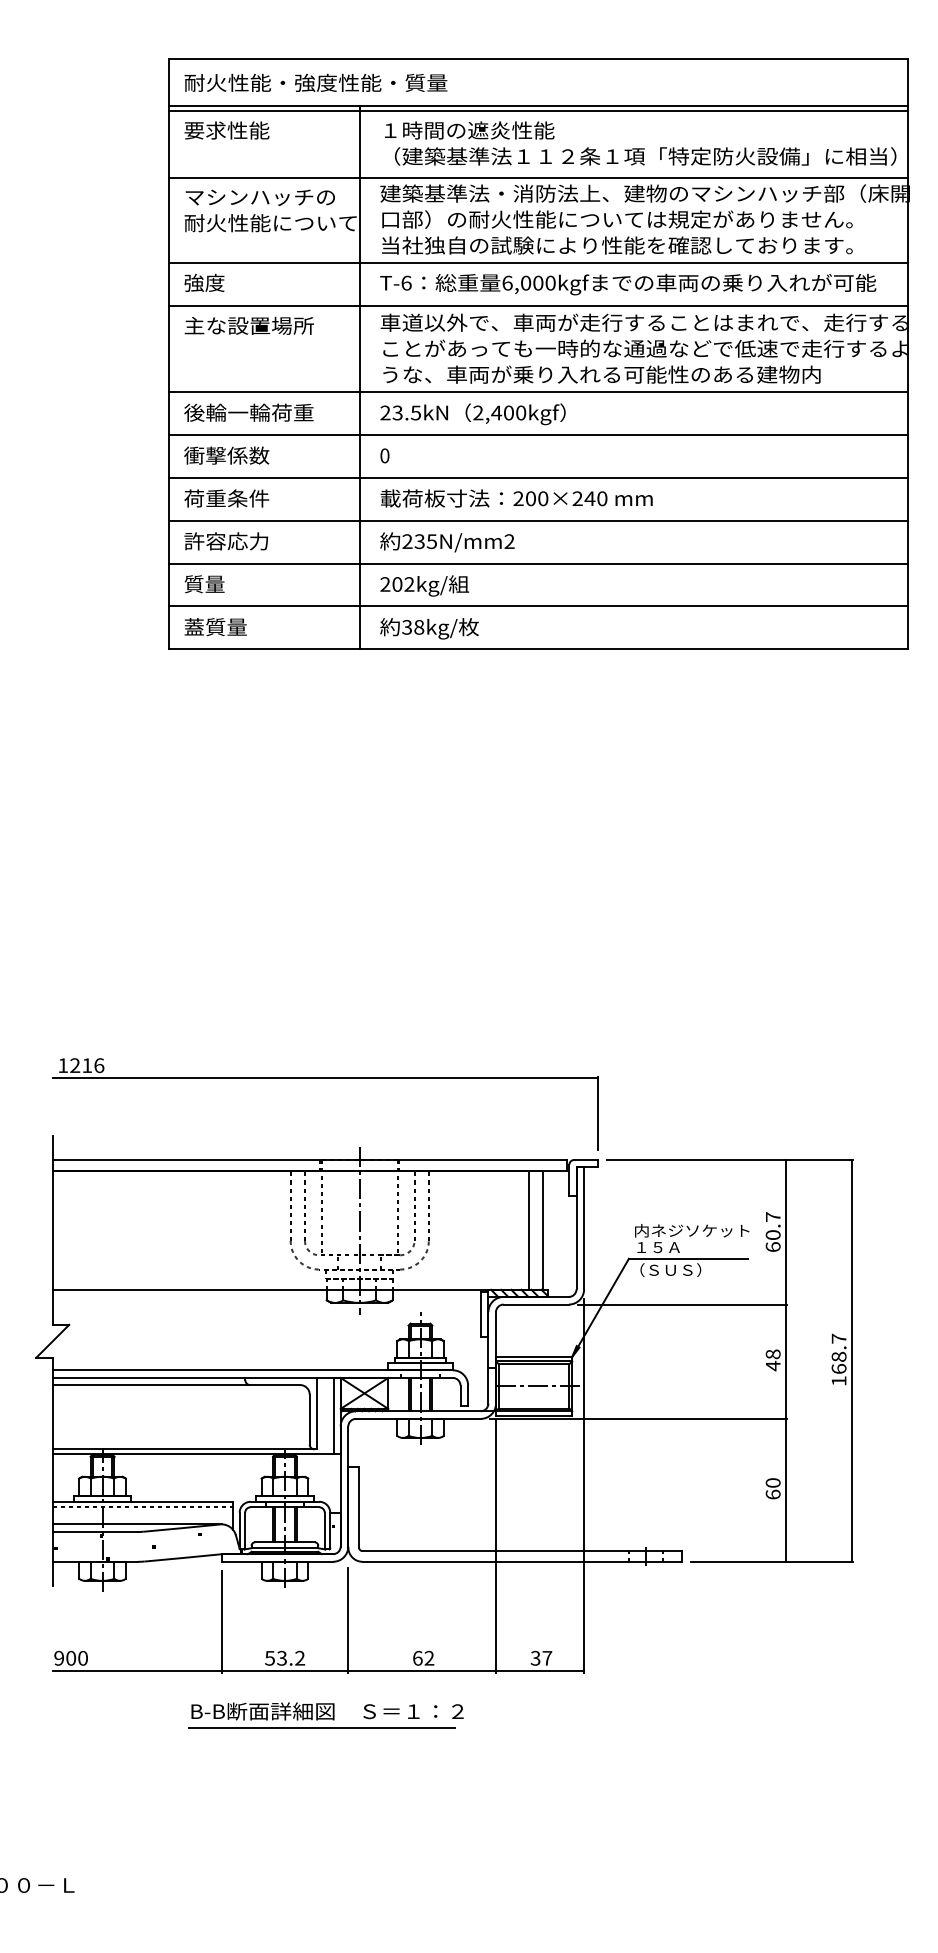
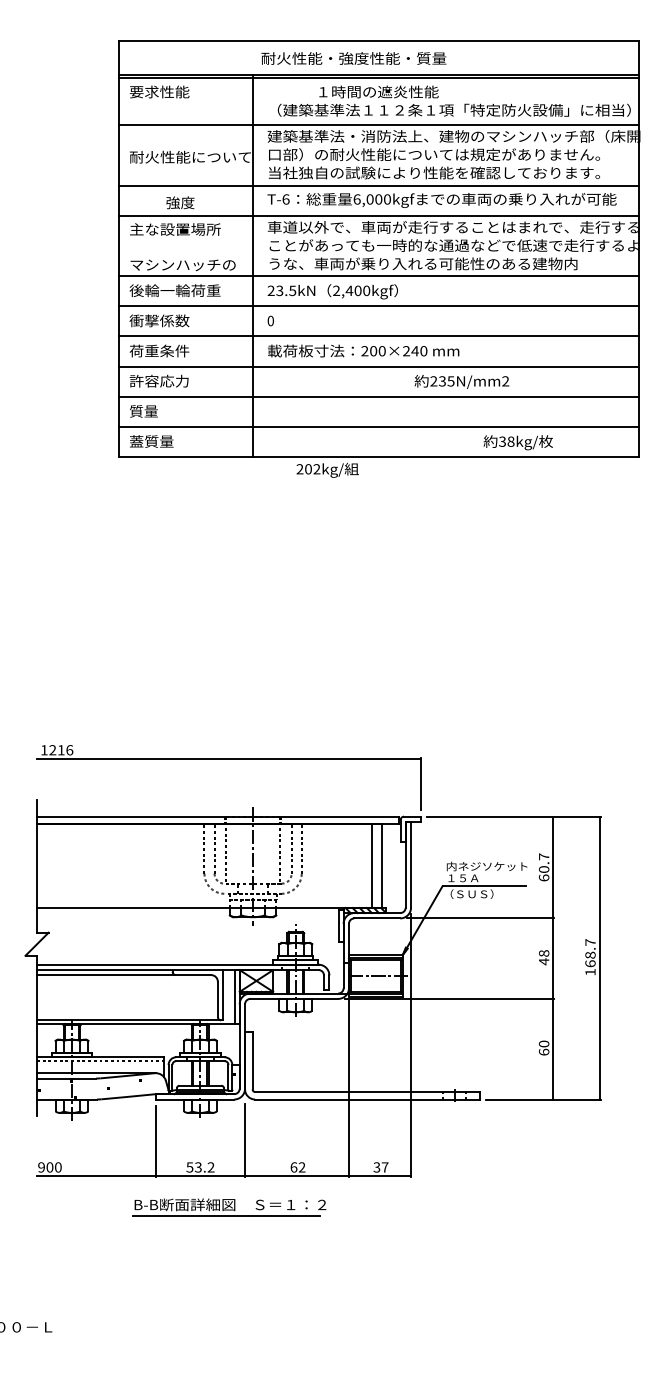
text: (315, 82) -> (353, 58), moved
text: (469, 130) -> (378, 92), moved
text: (259, 197) -> (182, 265), moved
text: (204, 282) -> (180, 202), moved
text: (447, 542) -> (461, 382), moved
text: (424, 585) -> (327, 469), moved
text: (429, 628) -> (518, 442), moved

